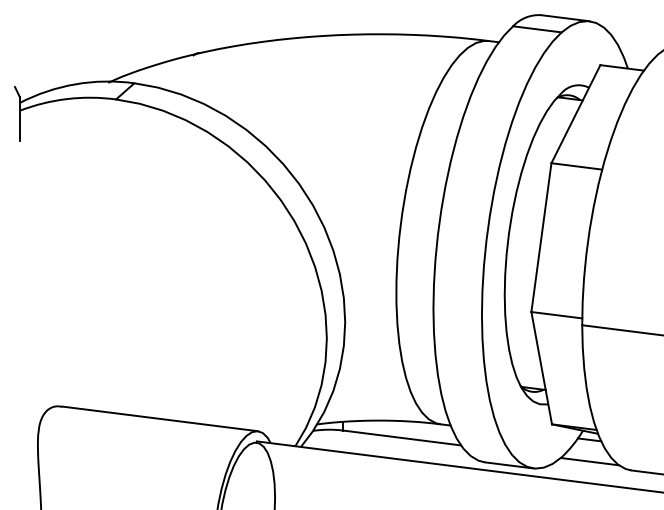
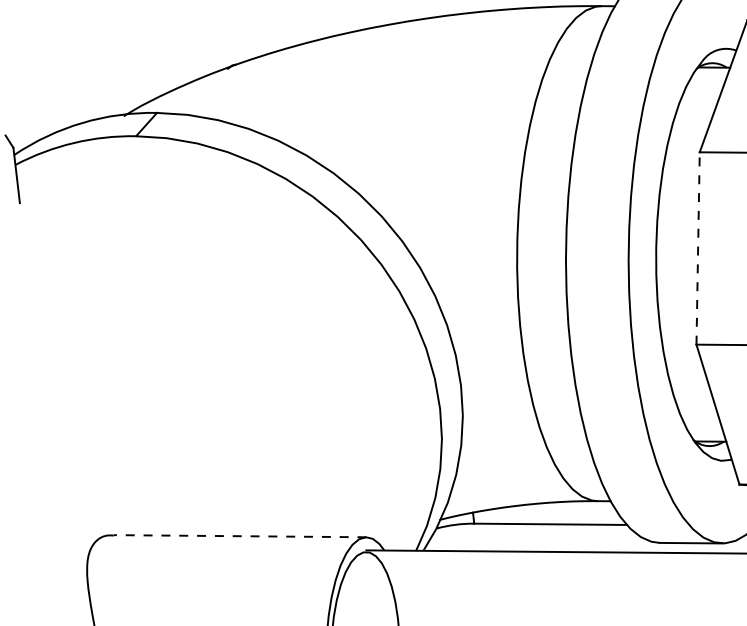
line: (541, 237) -> (698, 248), solid -> dashed
line: (160, 418) -> (240, 535), solid -> dashed

